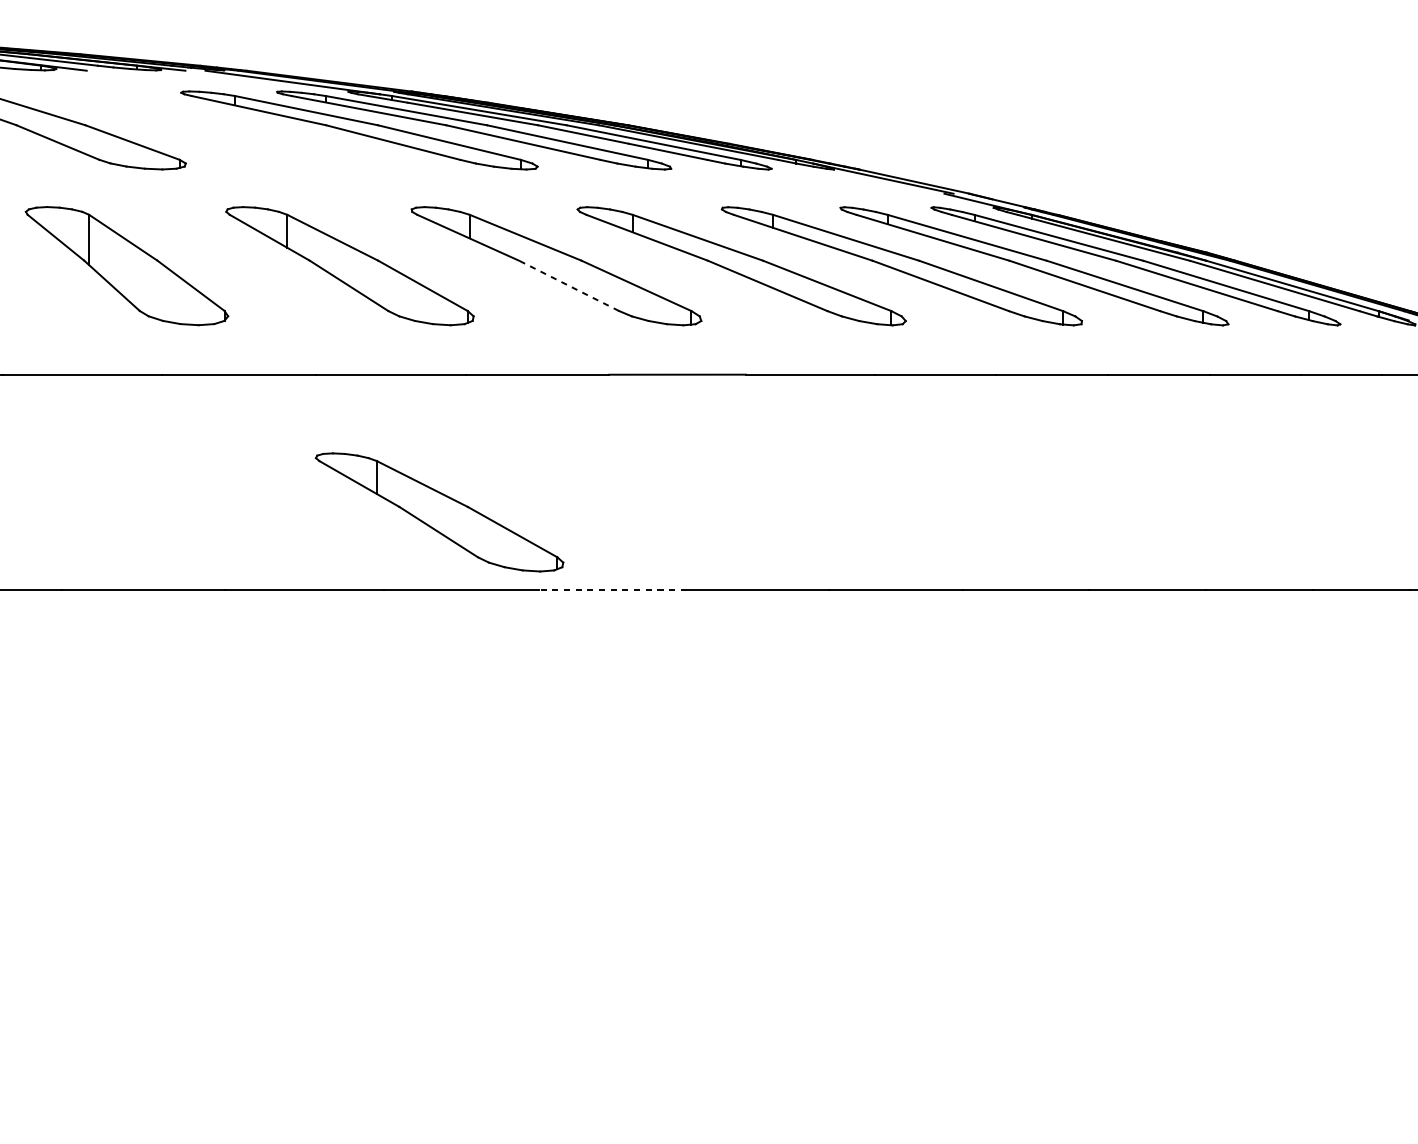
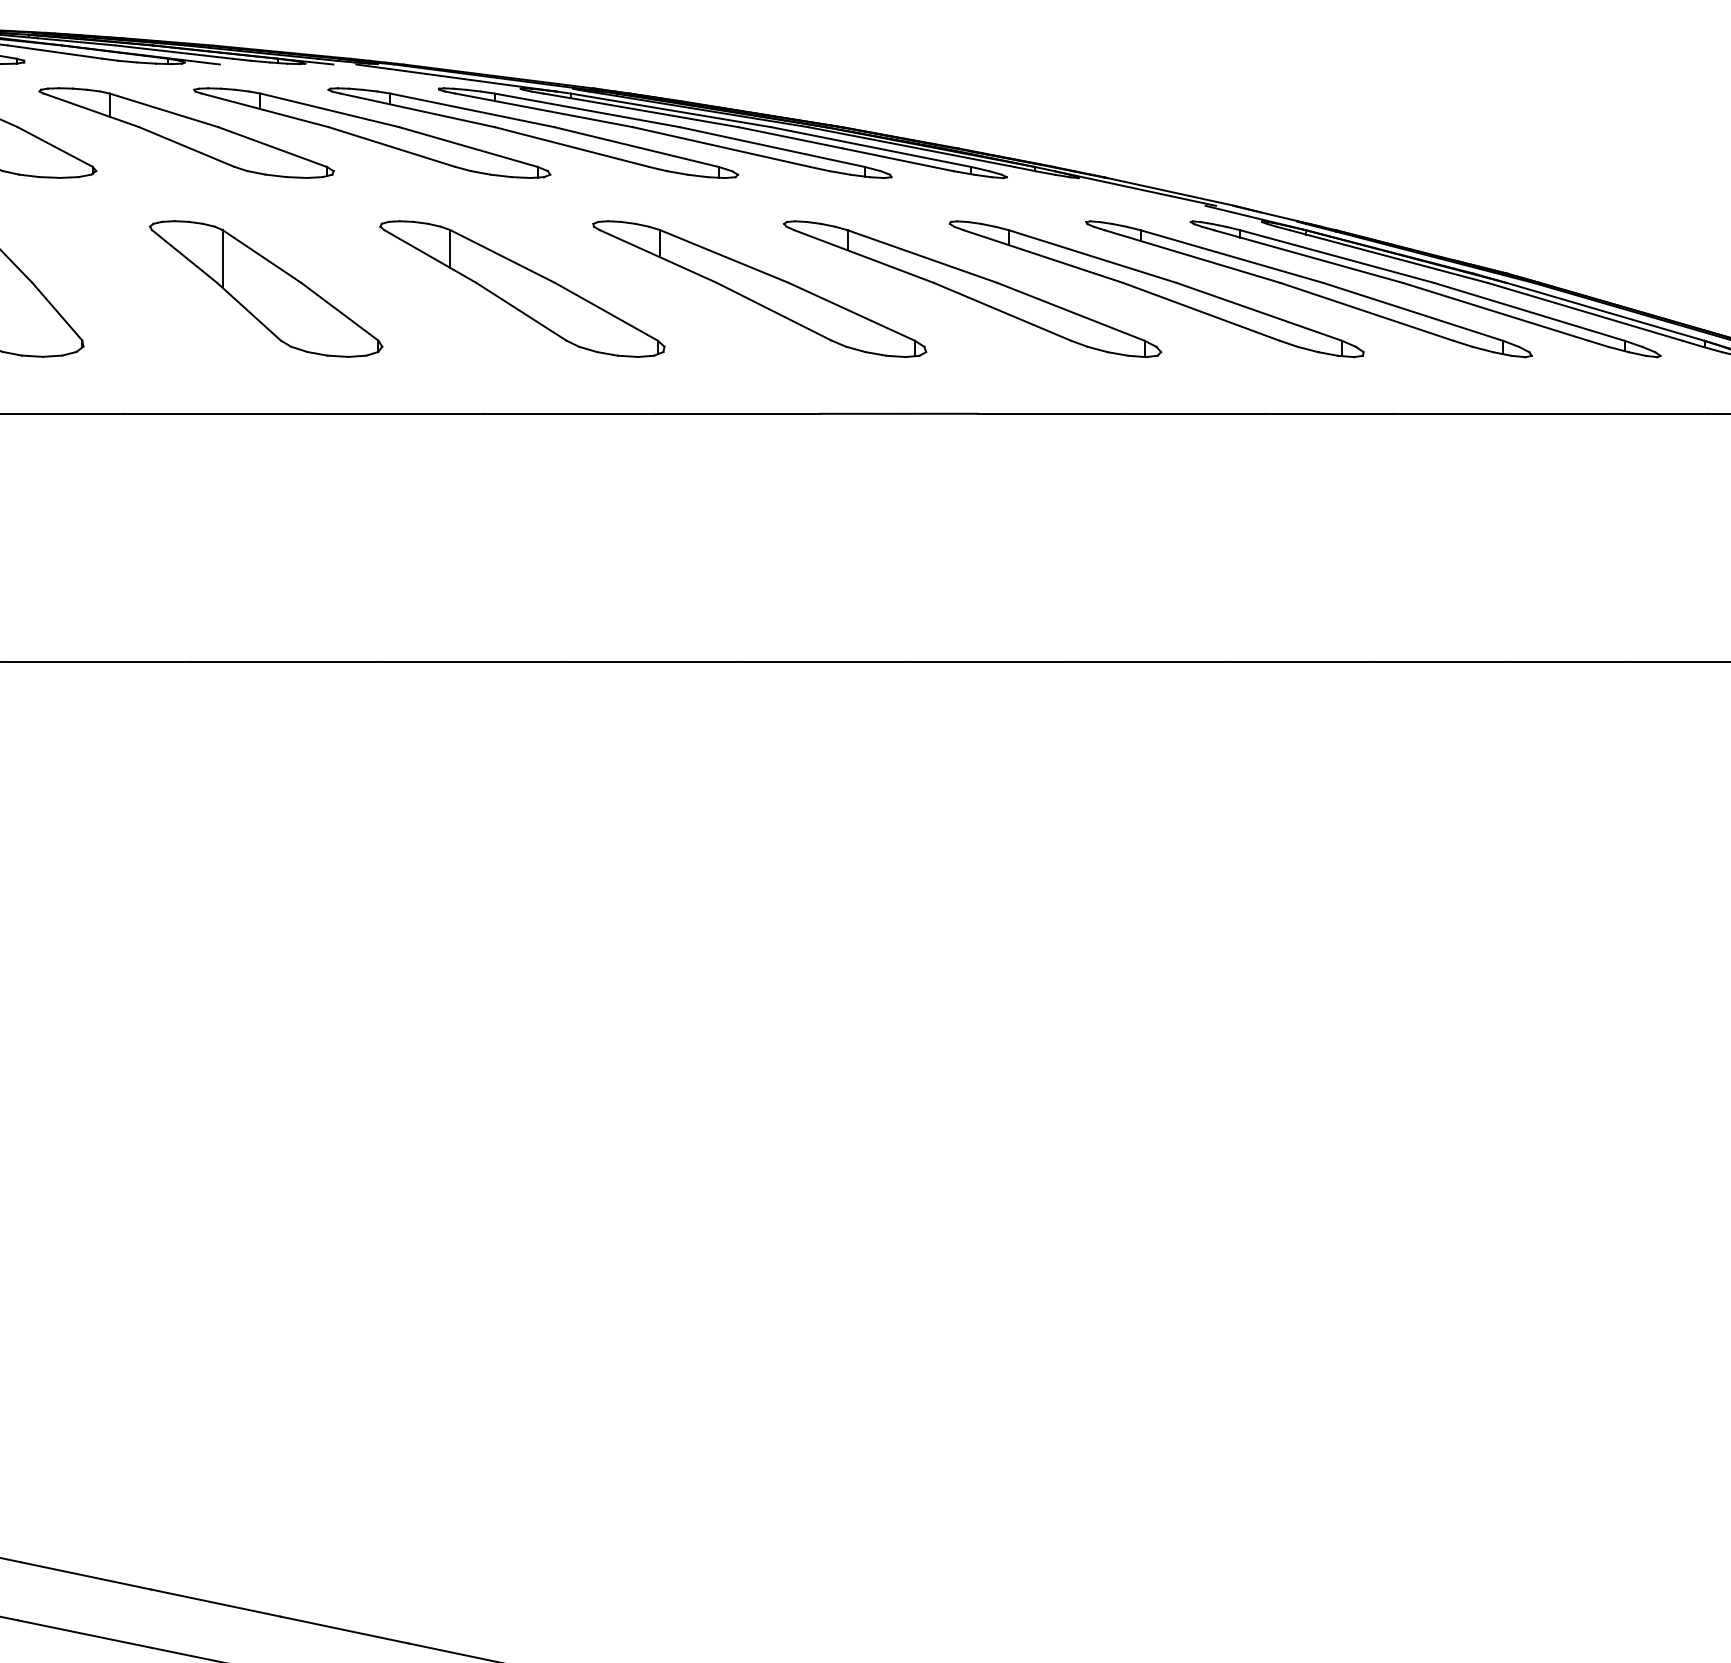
part: (219, 129) -> (372, 132), added
line: (568, 285) -> (773, 311), dashed -> solid
part: (439, 511) -> (625, 571), removed
line: (612, 590) -> (823, 661), dashed -> solid

